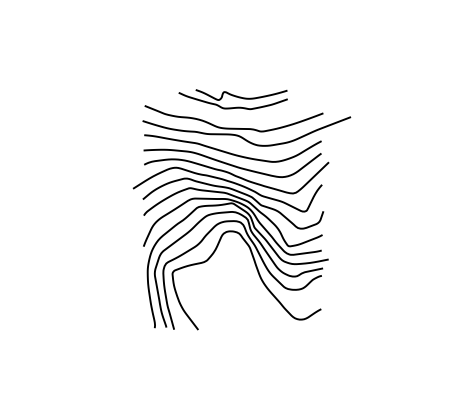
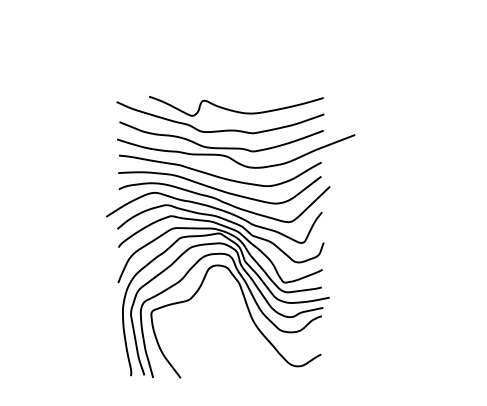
part: (233, 99) -> (220, 114), size x1.67

